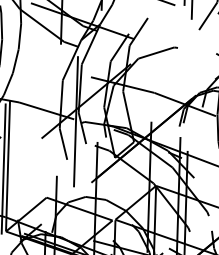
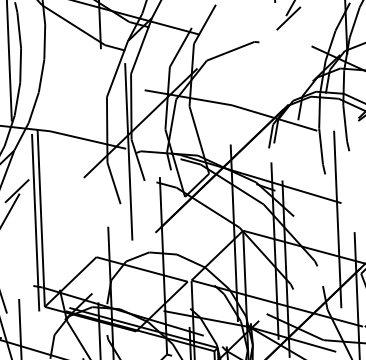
line: (200, 31) -> (288, 18), added

